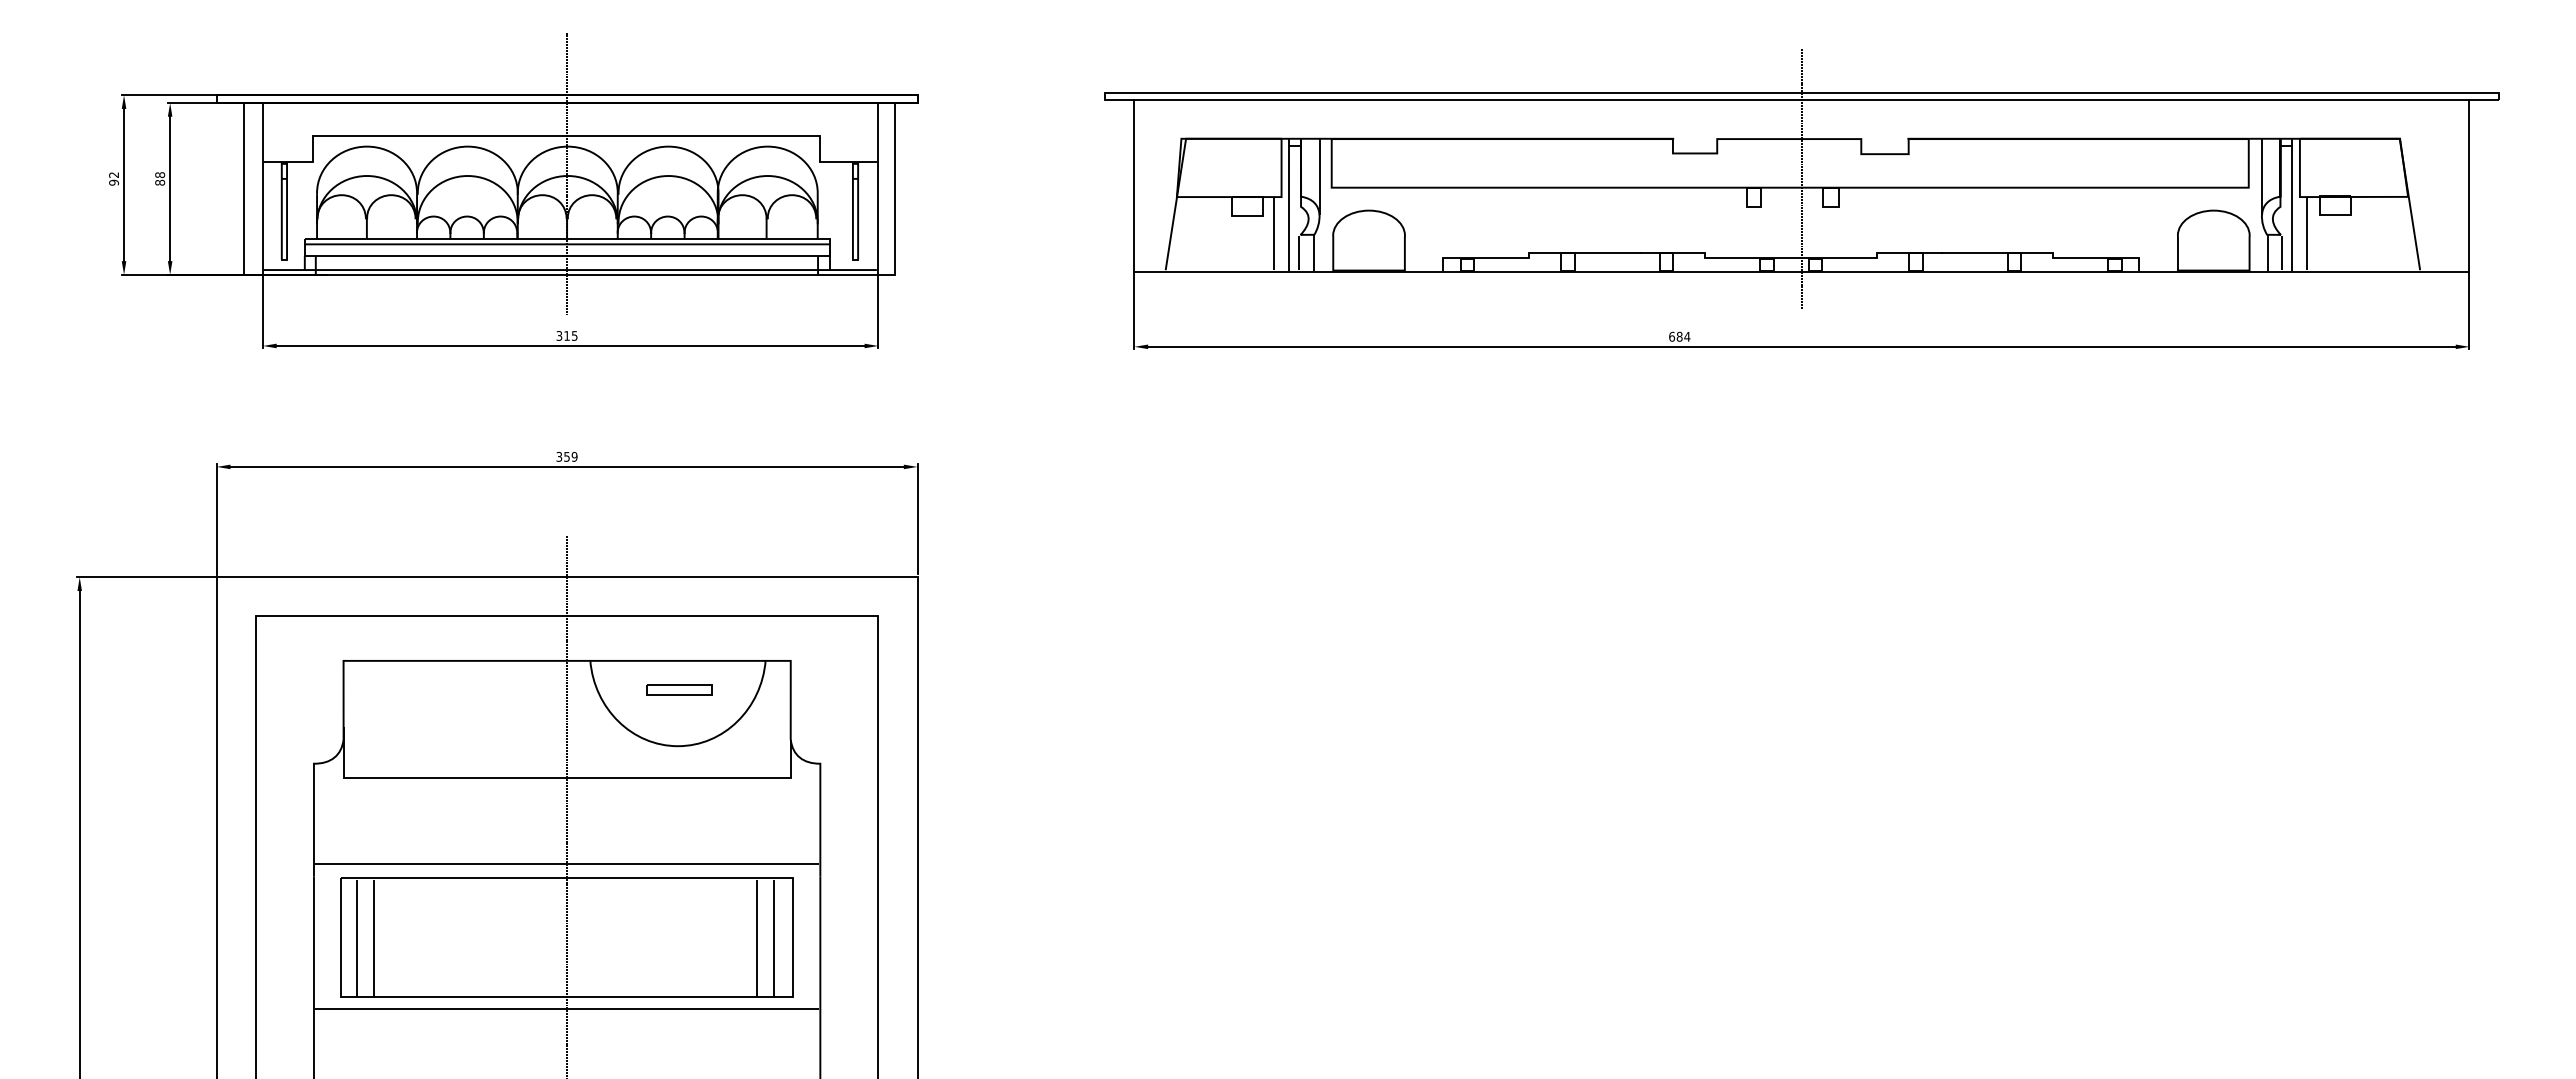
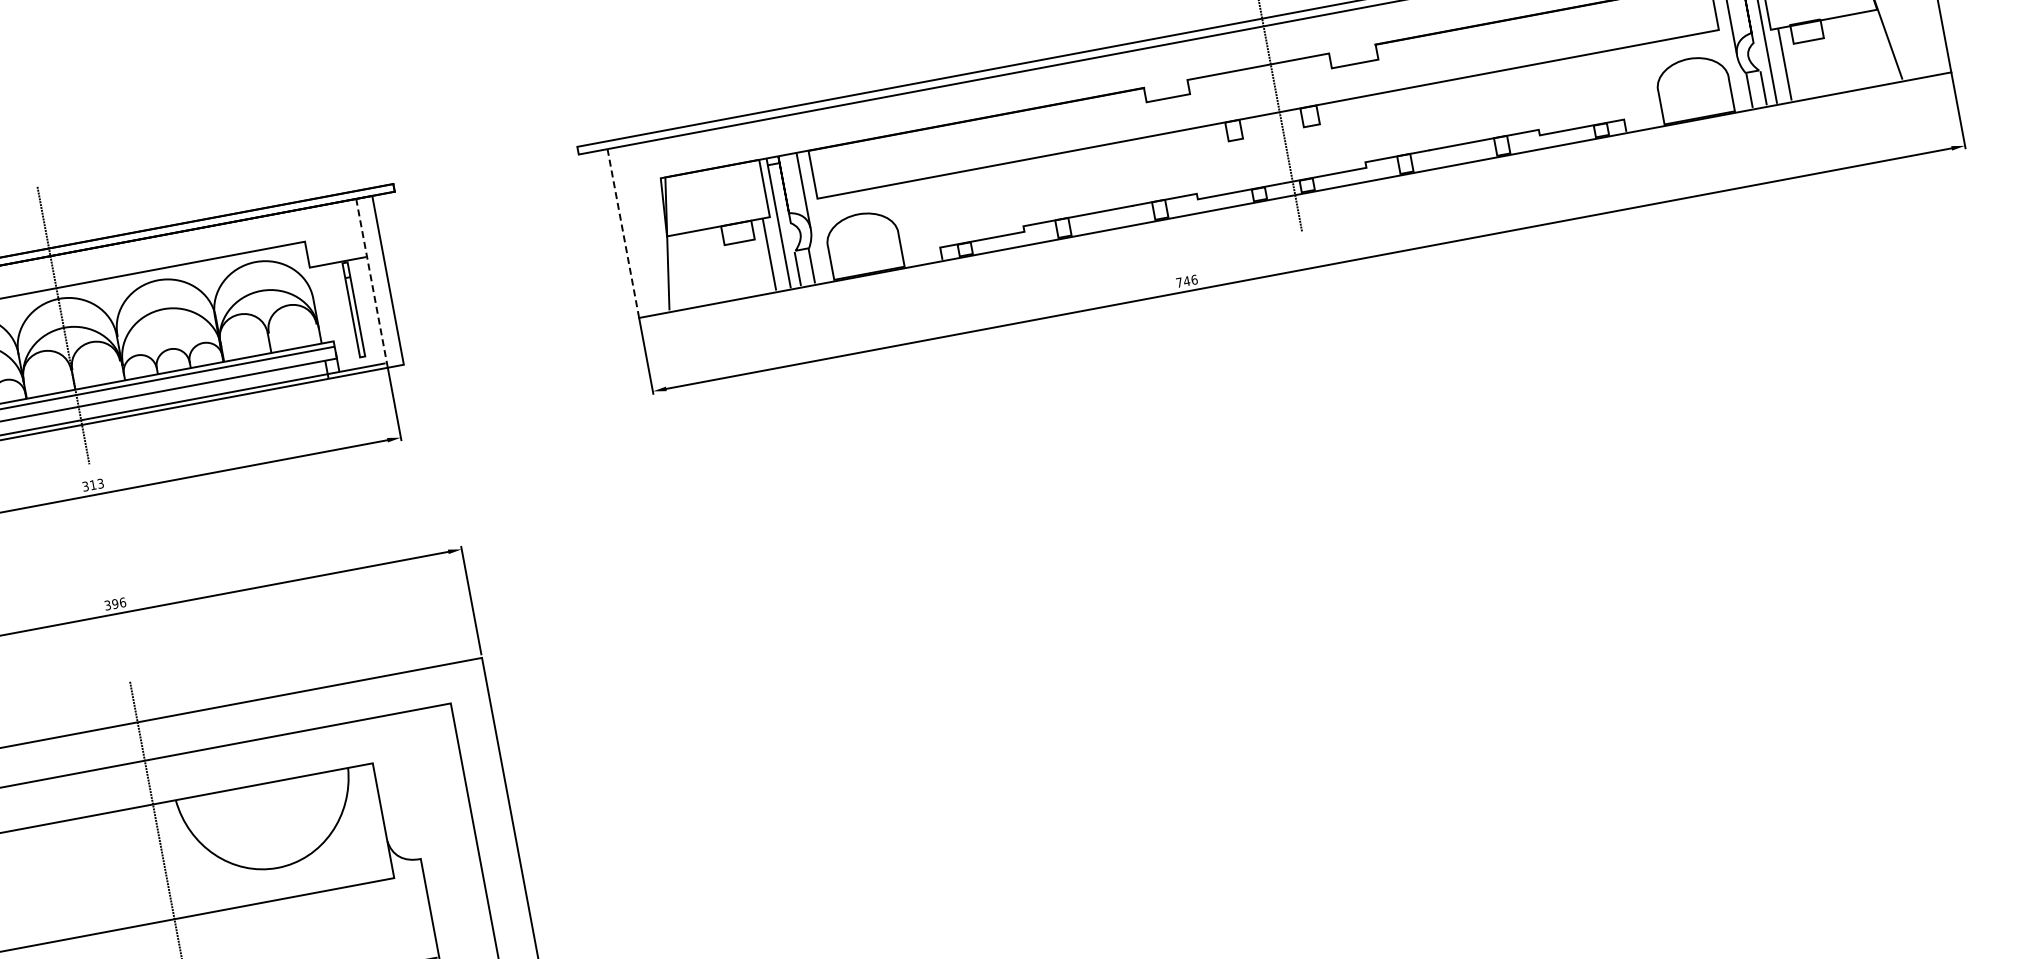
line: (1134, 186) -> (623, 233), solid -> dashed
line: (878, 188) -> (372, 282), solid -> dashed
text: (574, 335) -> (100, 483), 315 -> 313
text: (1679, 336) -> (1186, 281), 684 -> 746
text: (570, 456) -> (118, 602), 359 -> 396
part: (679, 689) -> (268, 811), removed

